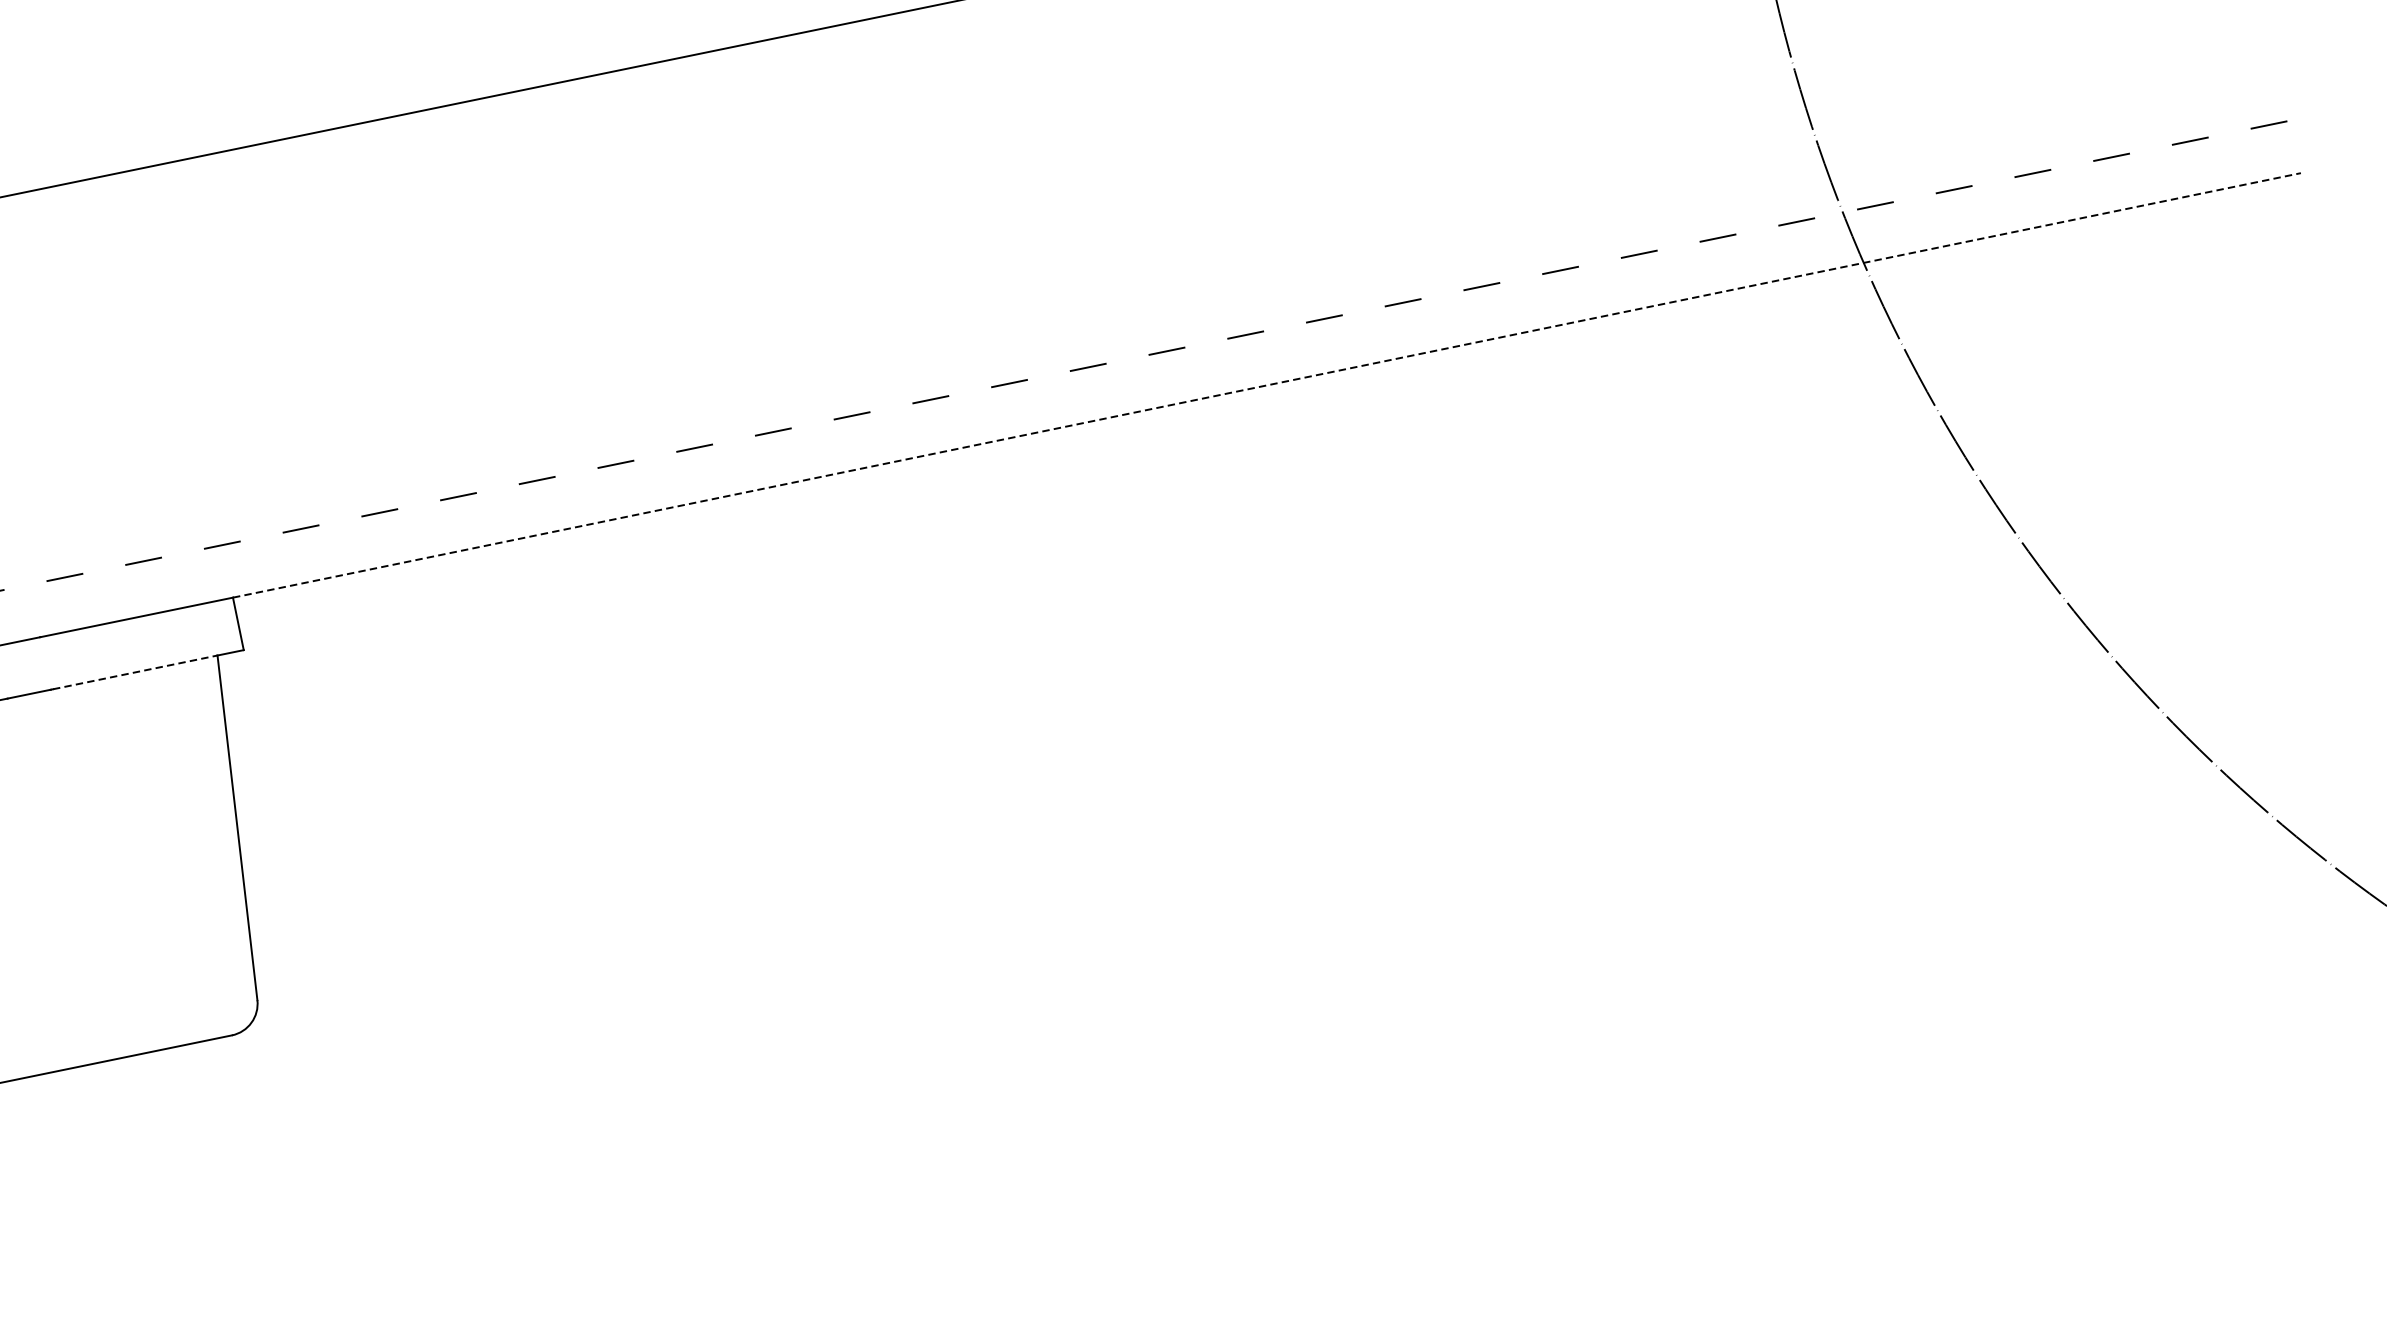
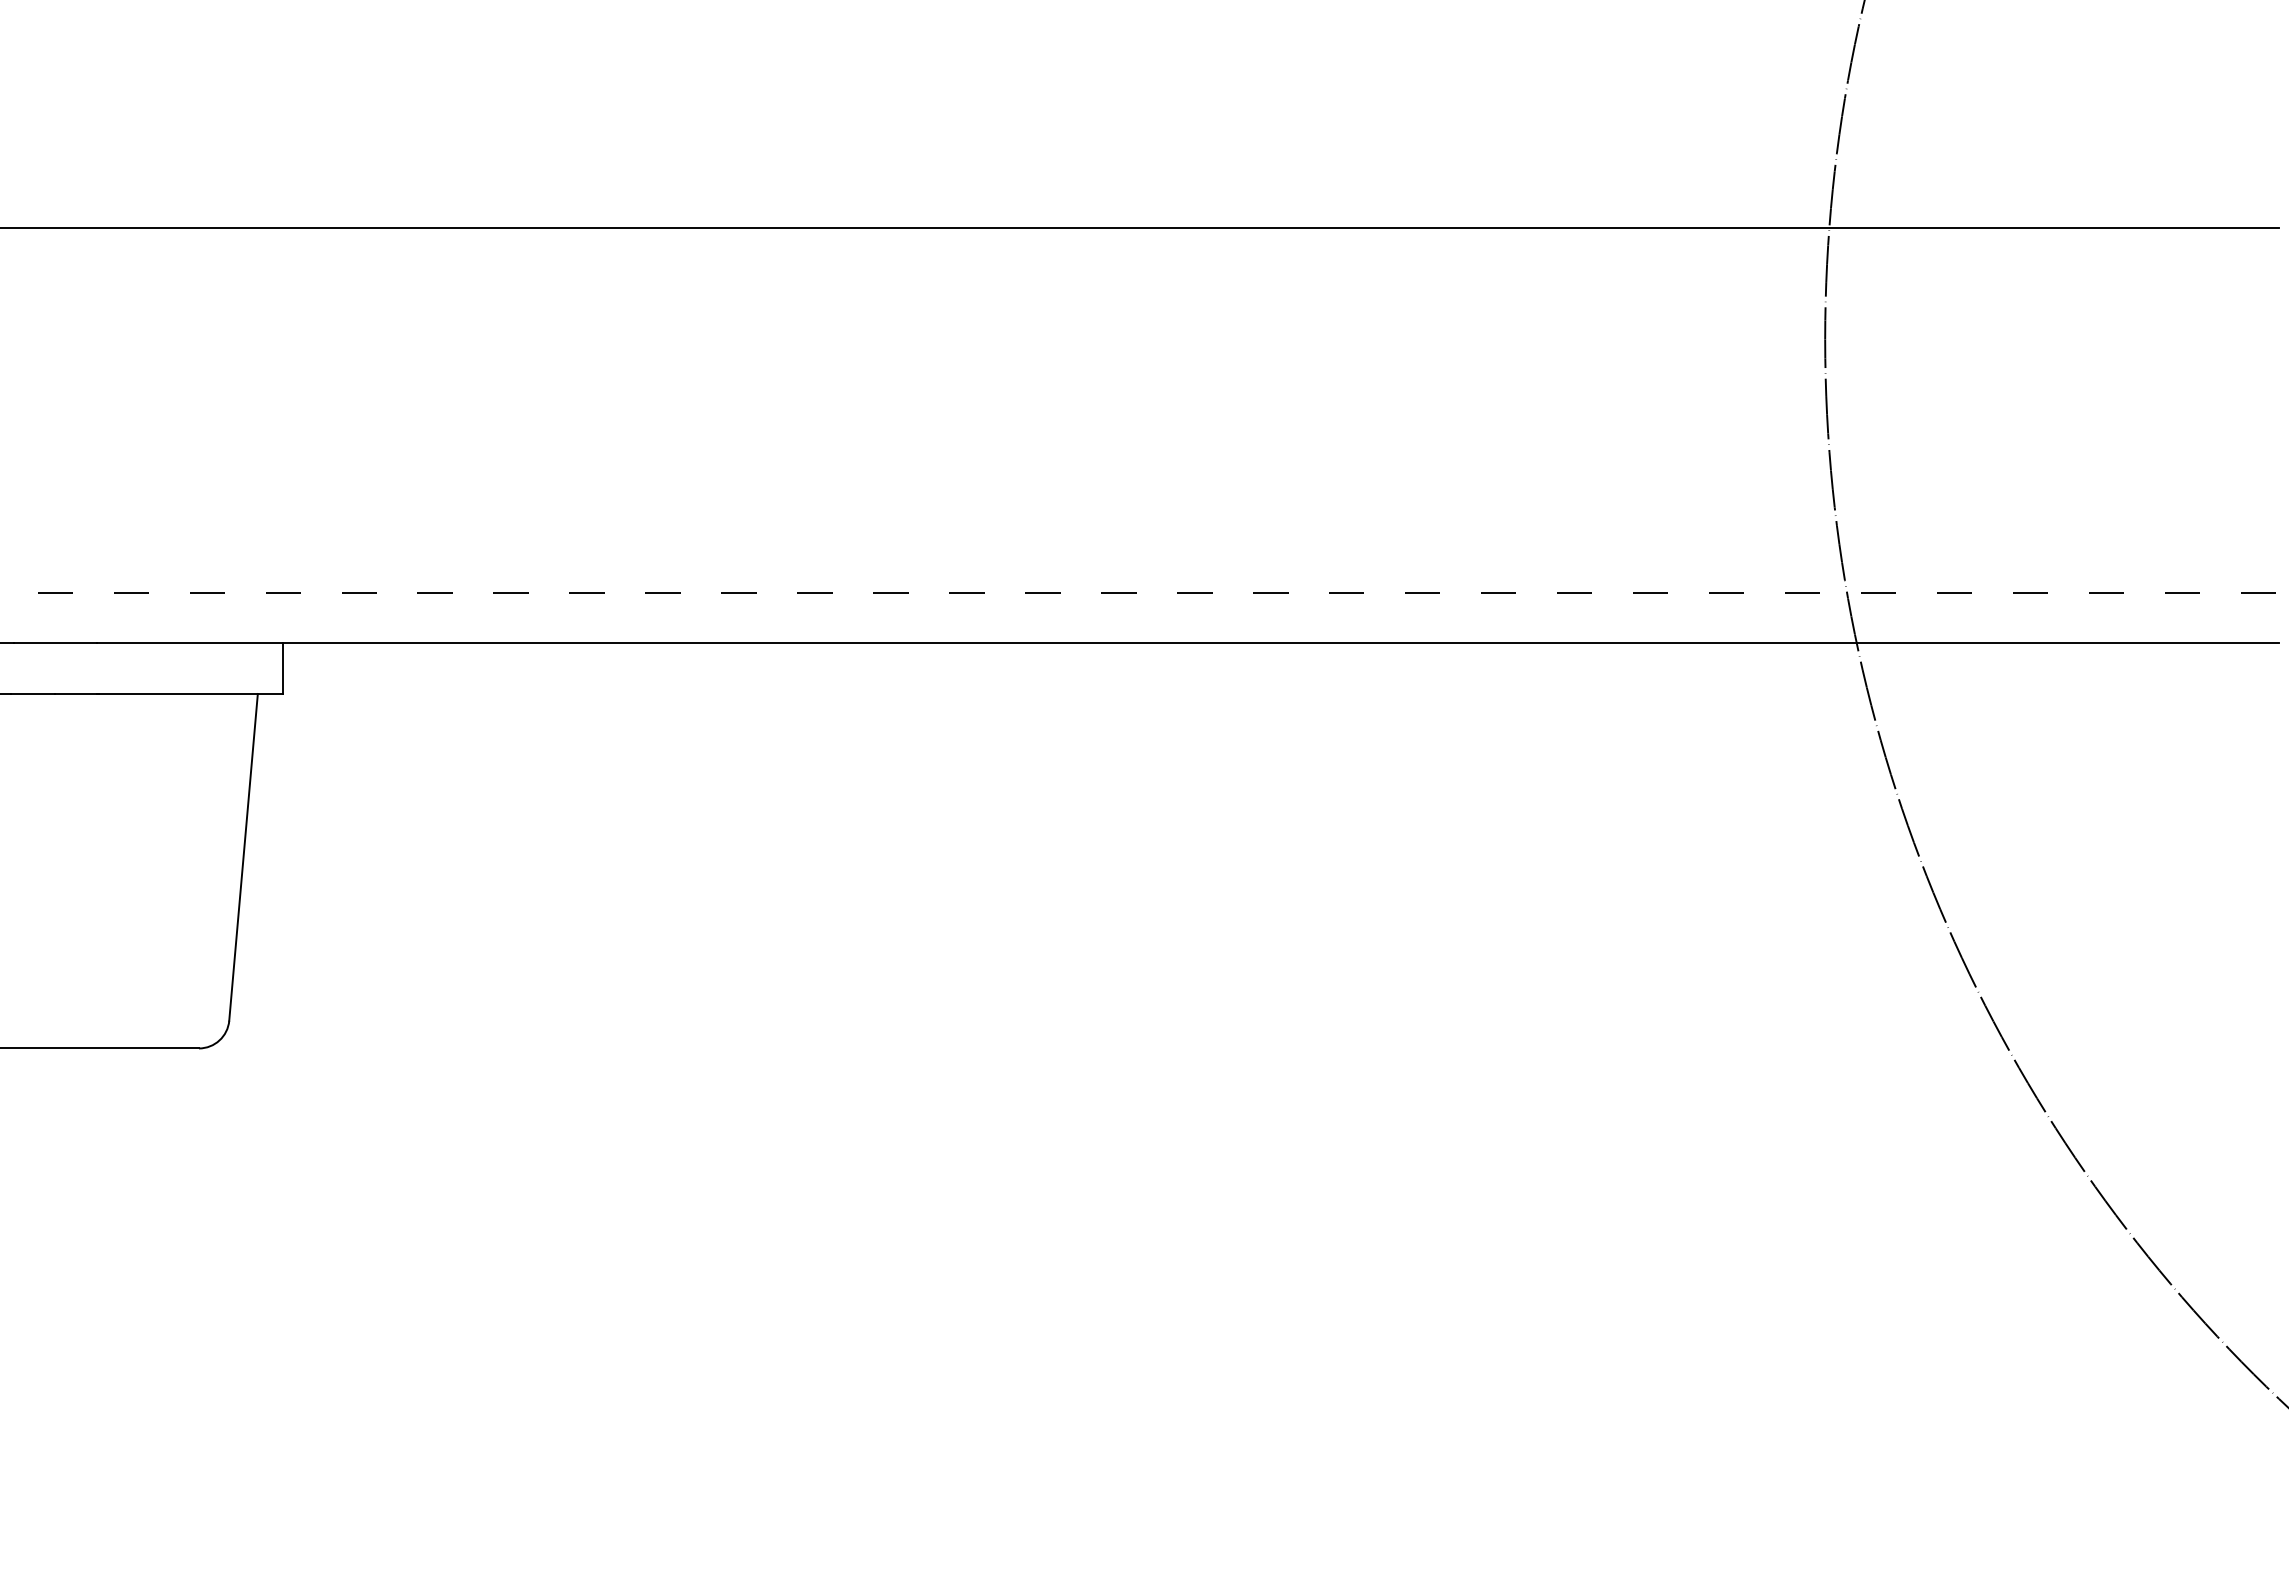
line: (1266, 385) -> (1280, 643), dashed -> solid
line: (135, 671) -> (178, 693), dashed -> solid

